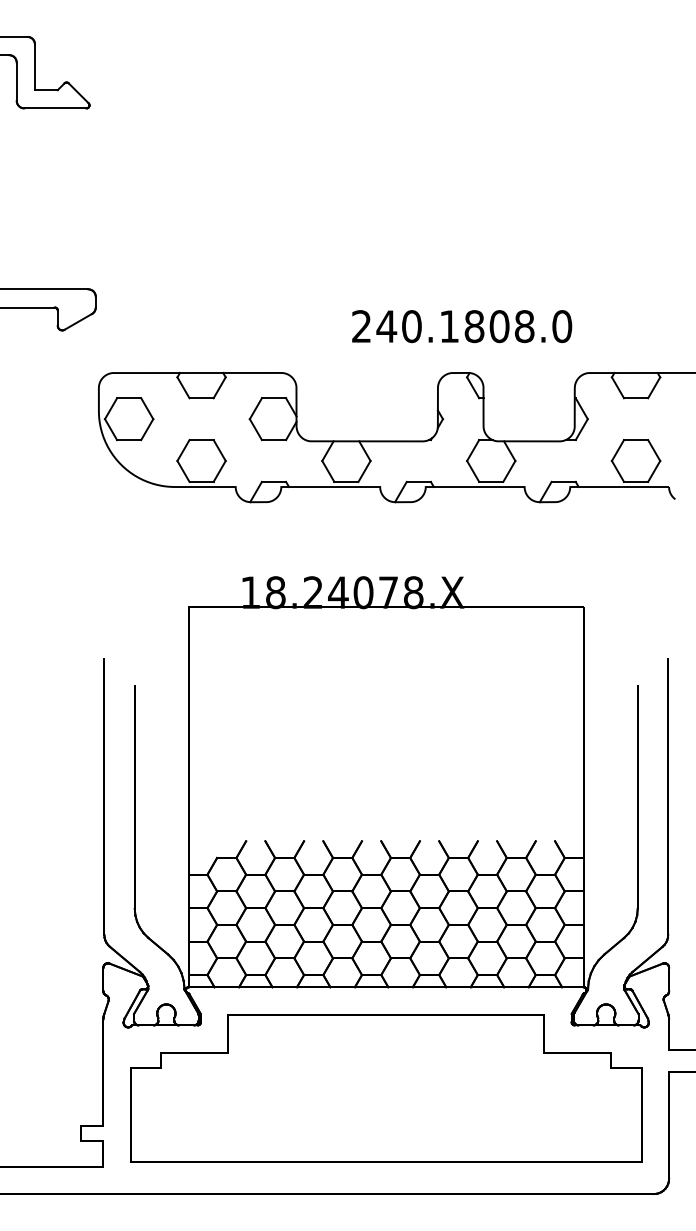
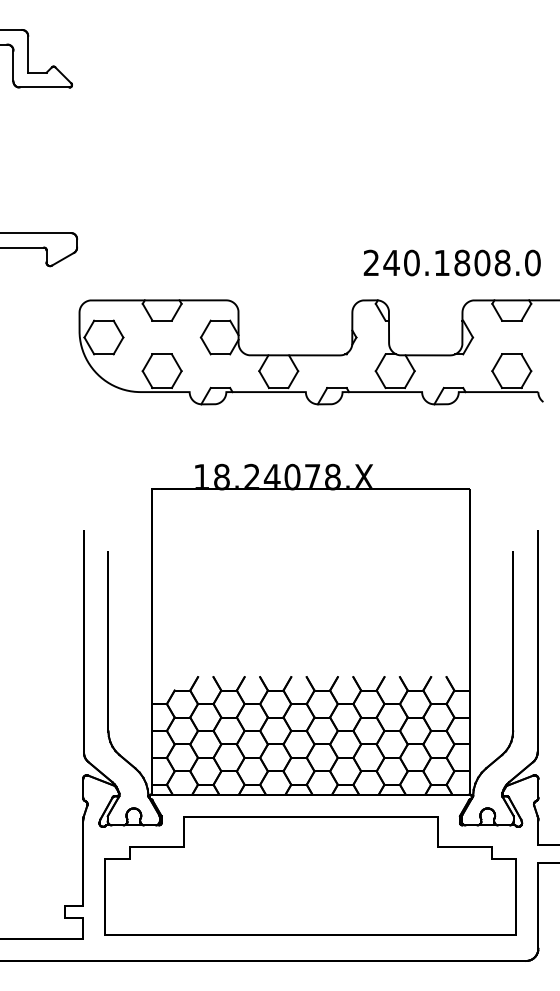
text: (462, 326) -> (452, 262), moved

